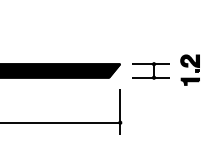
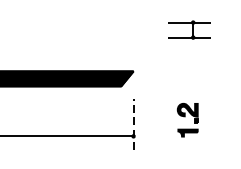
part: (189, 69) -> (187, 119), moved
part: (150, 70) -> (189, 29), moved
line: (120, 111) -> (133, 123), solid -> dashed

